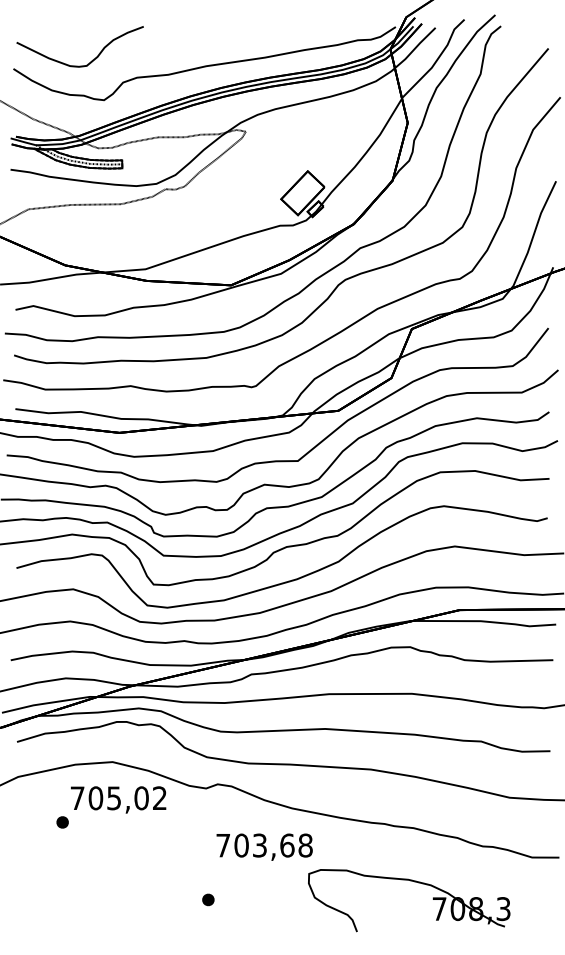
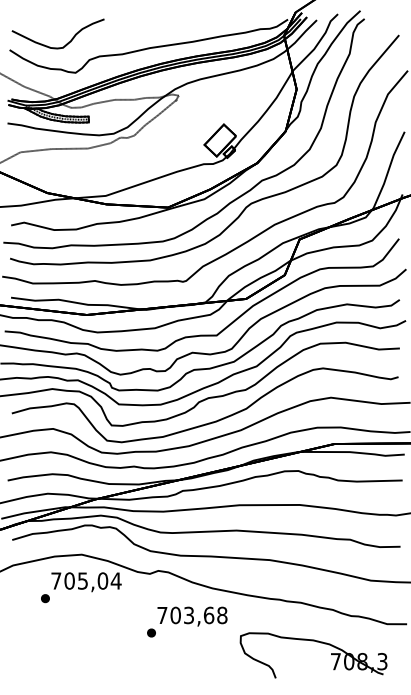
text: (158, 797) -> (115, 580), 705,02 -> 705,04
part: (412, 882) -> (316, 642), moved
part: (208, 899) -> (151, 632), moved

